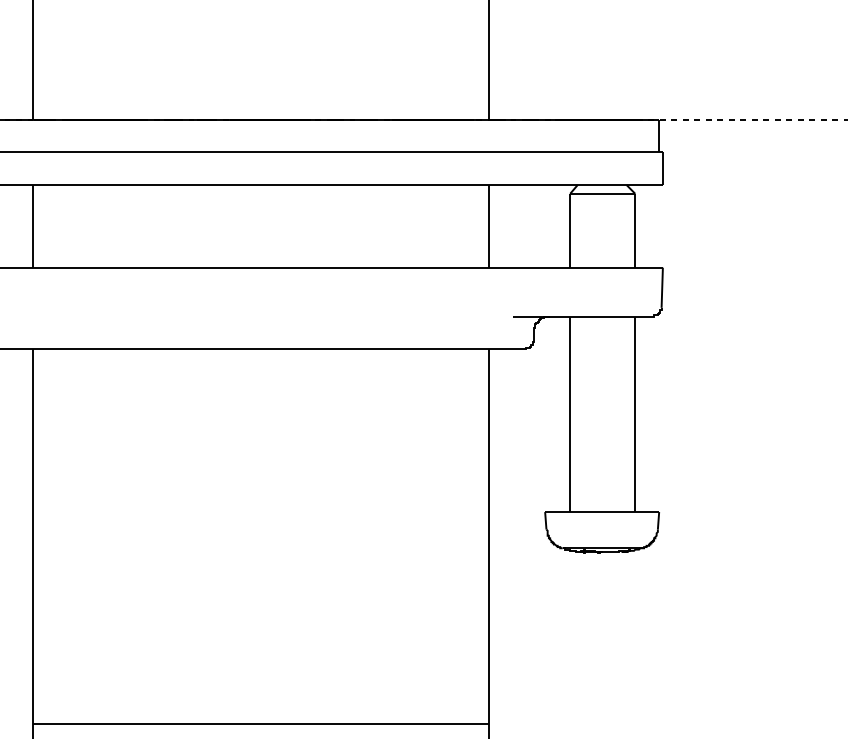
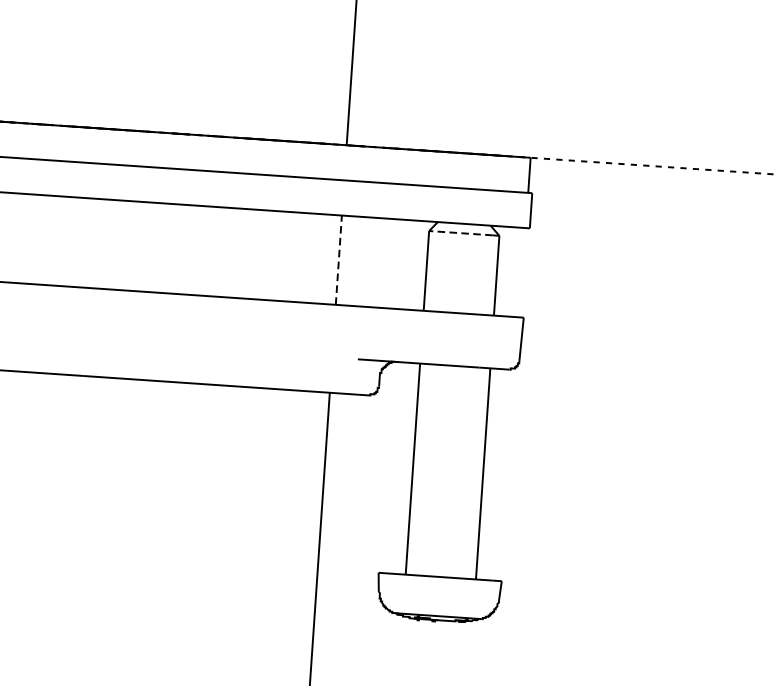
line: (599, 193) -> (460, 232), solid -> dashed
line: (488, 225) -> (338, 259), solid -> dashed

